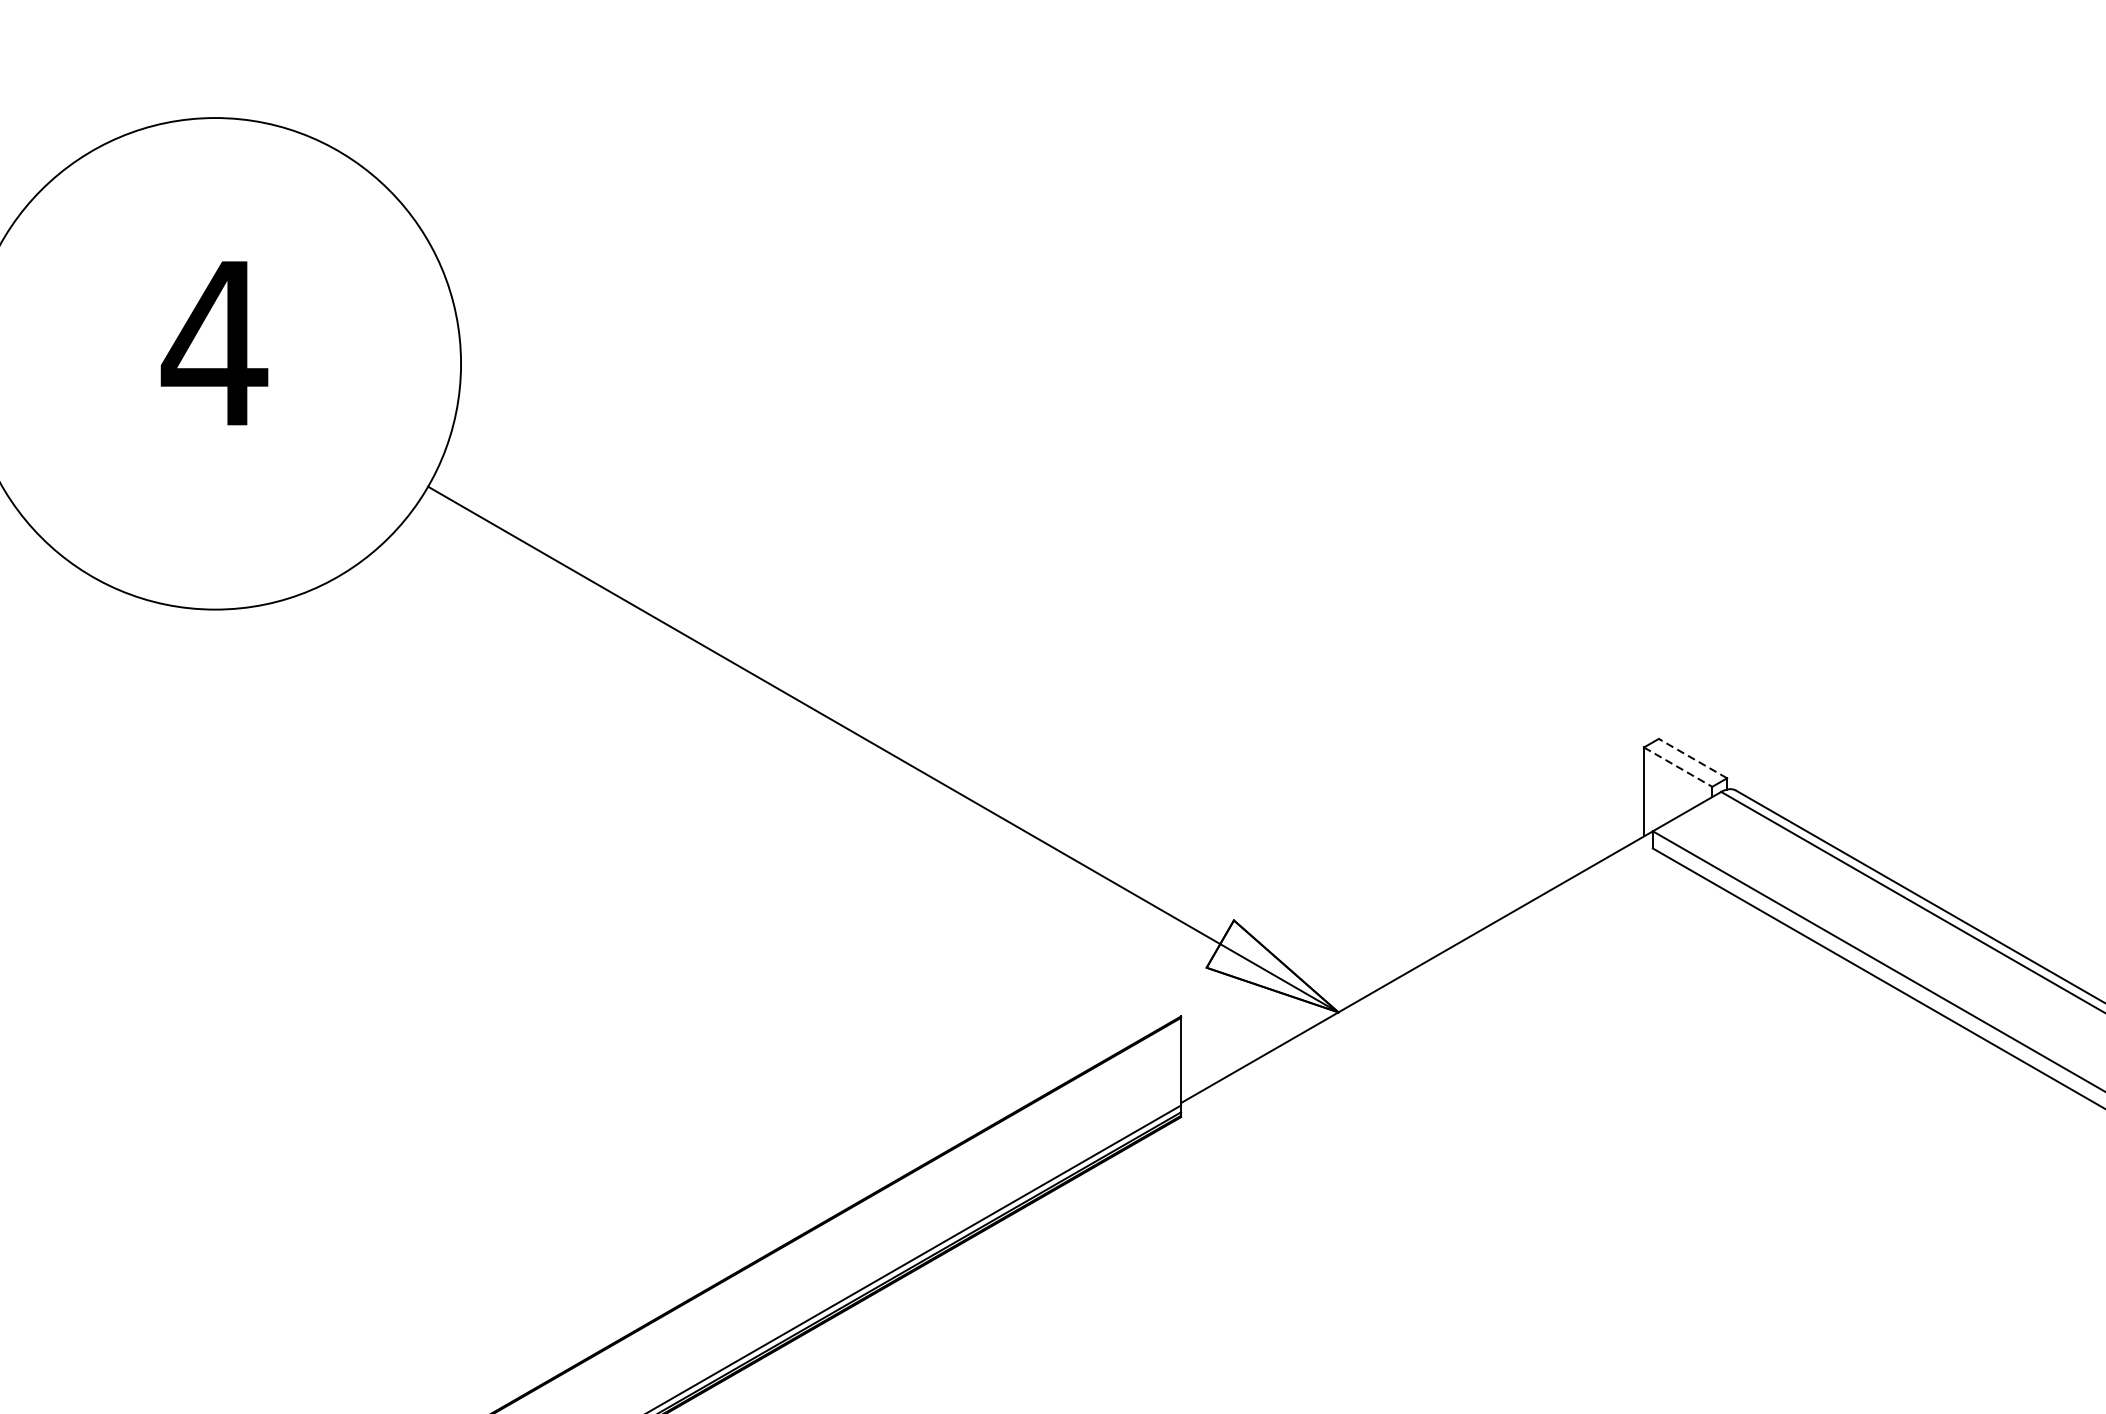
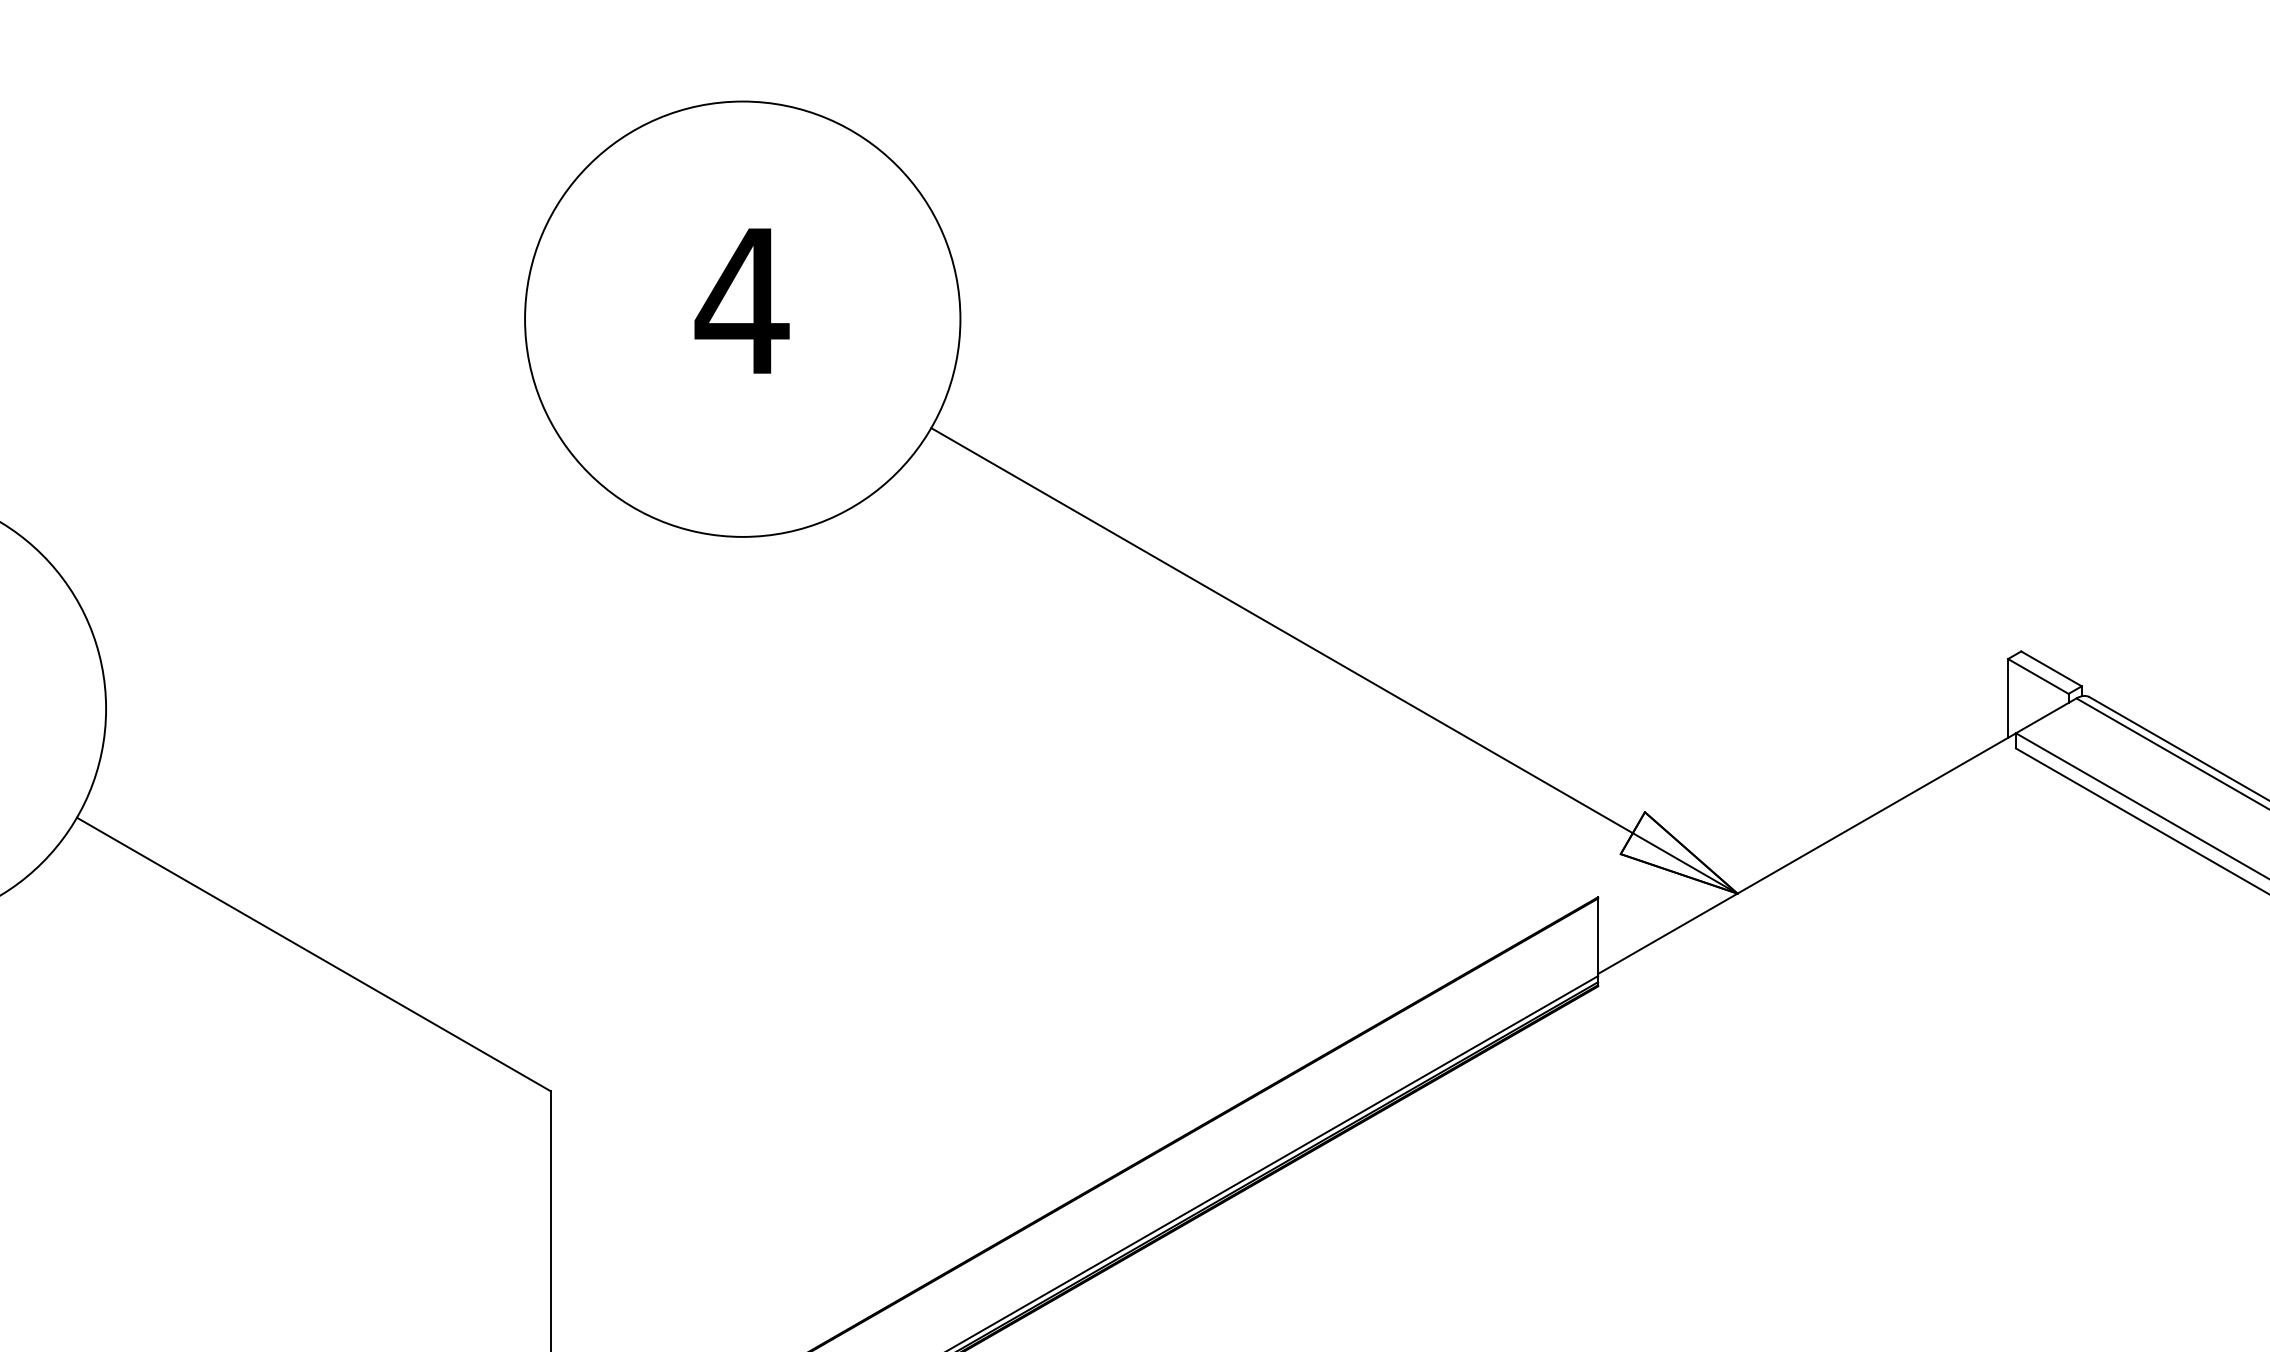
line: (1692, 758) -> (2051, 668), dashed -> solid
line: (1678, 767) -> (2038, 676), dashed -> solid

